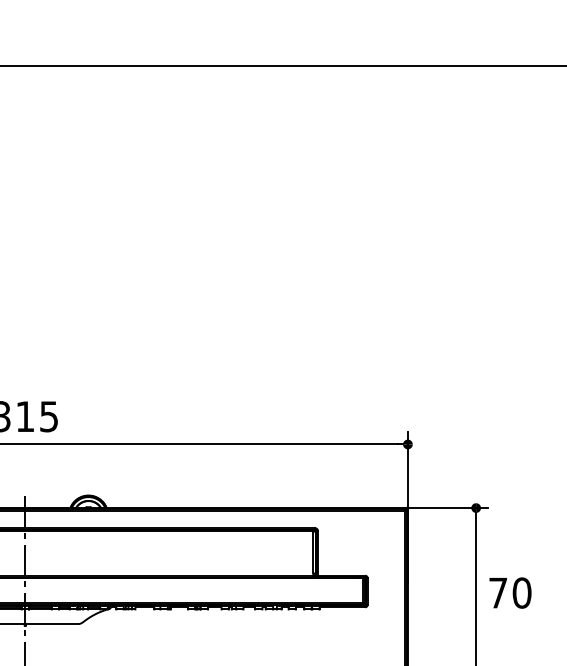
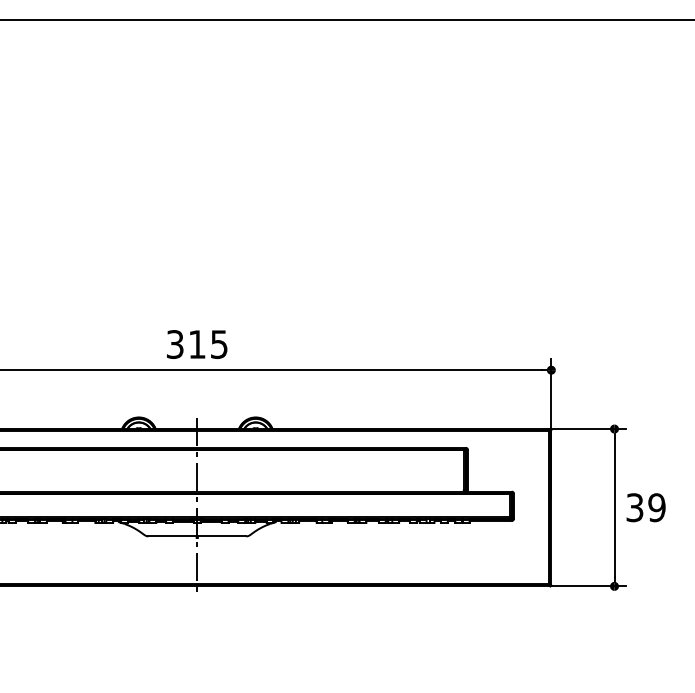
text: (509, 592) -> (645, 507), 70 -> 39

